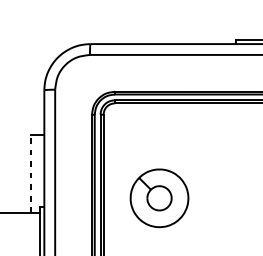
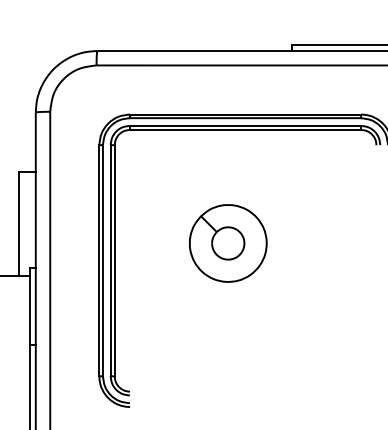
line: (31, 174) -> (18, 224), dashed -> solid
part: (159, 198) -> (228, 243), moved

